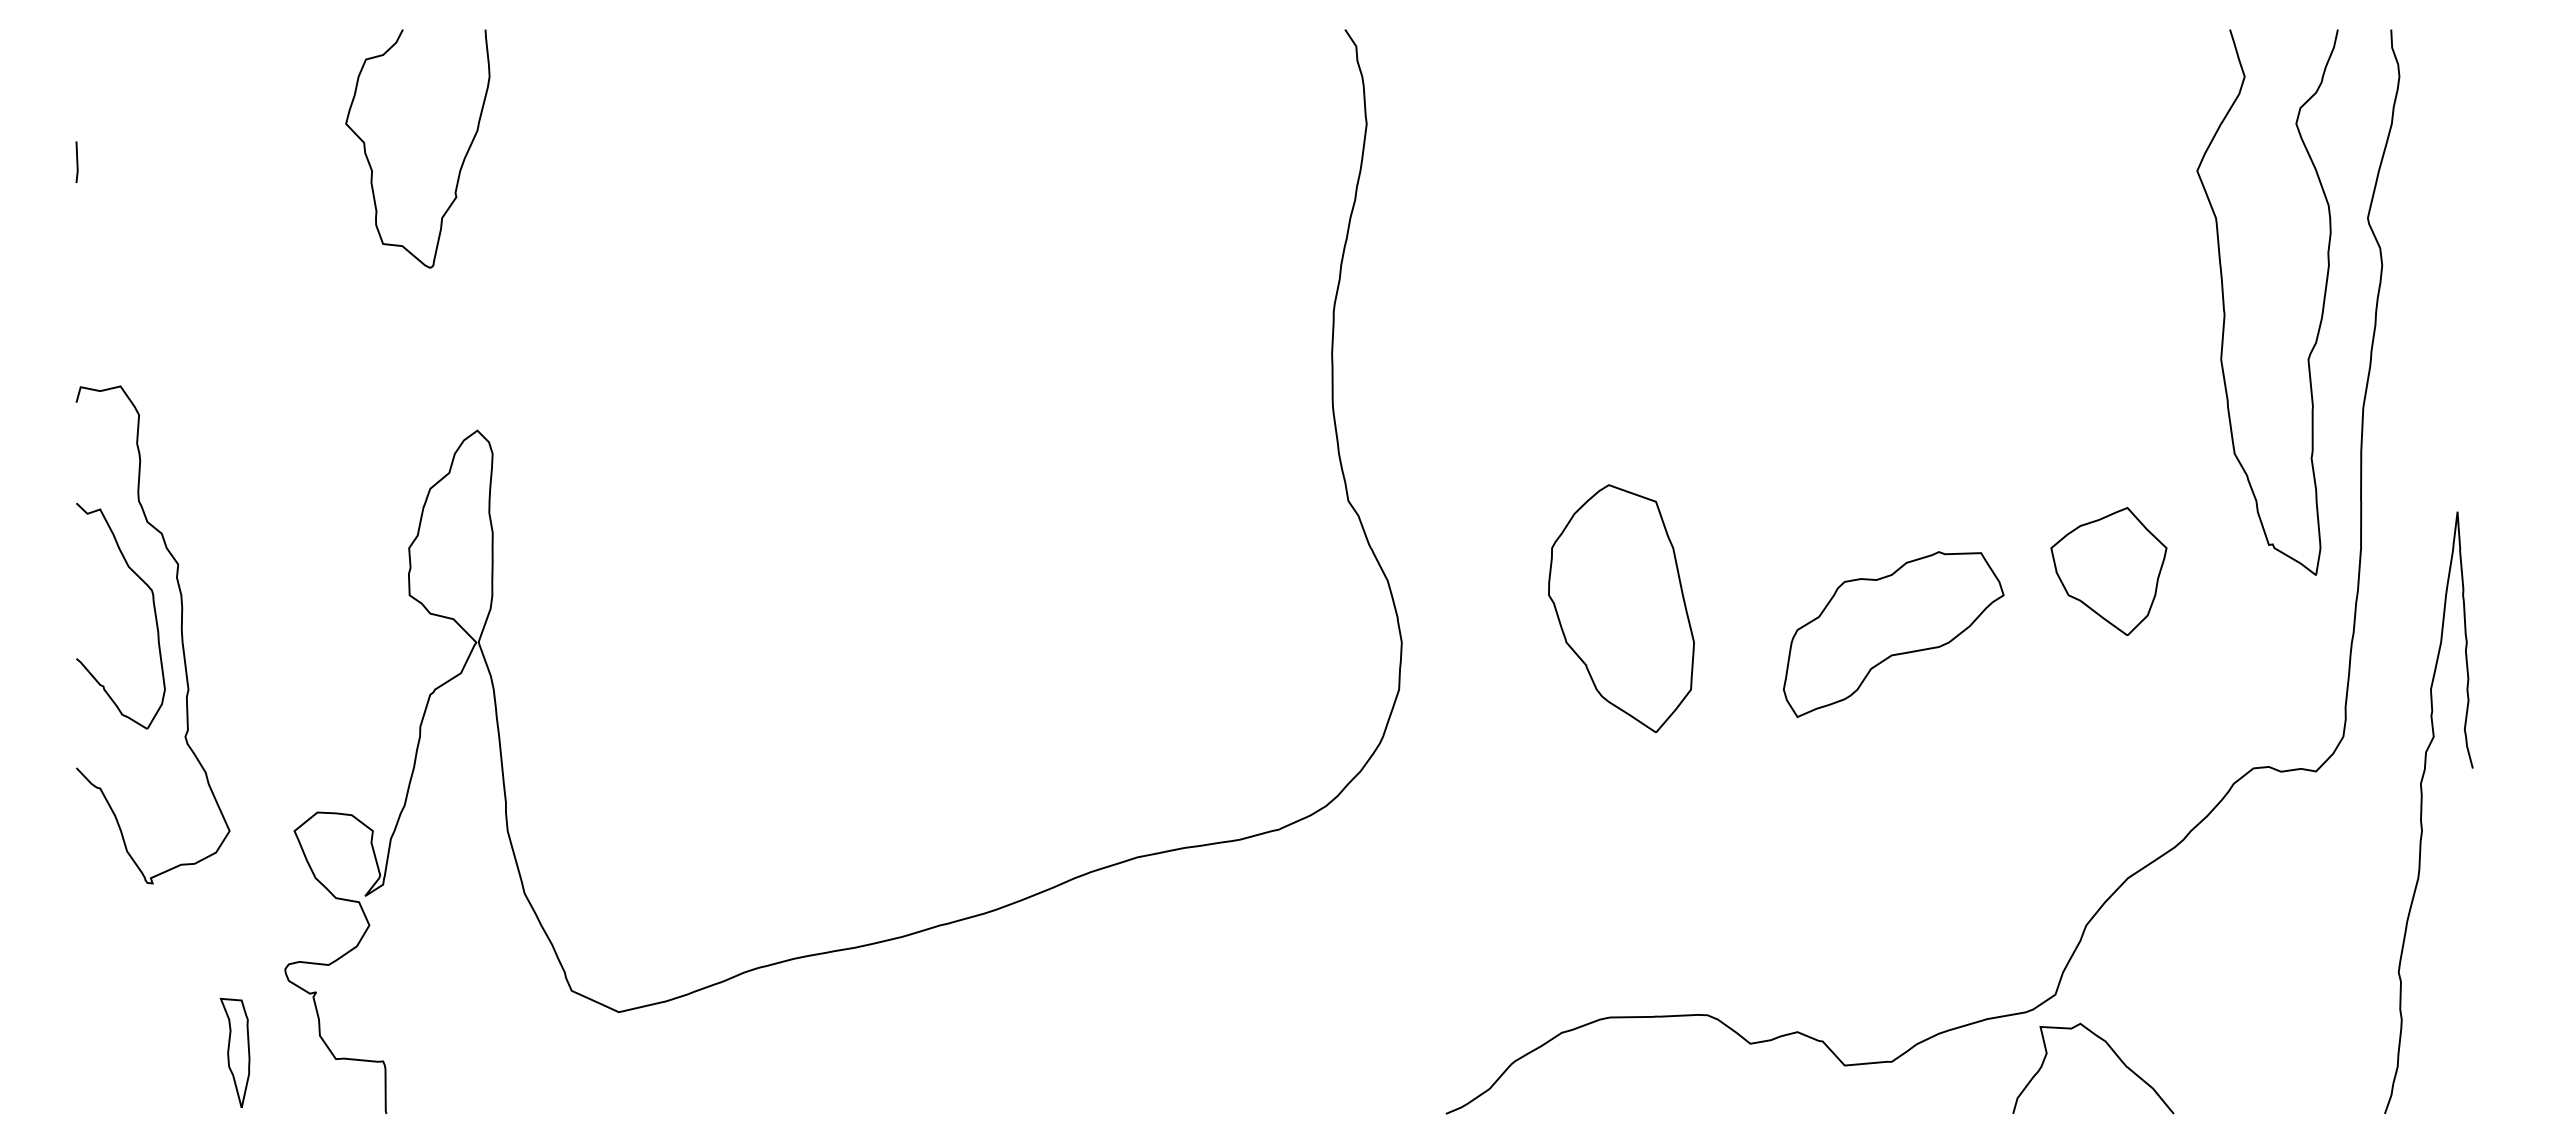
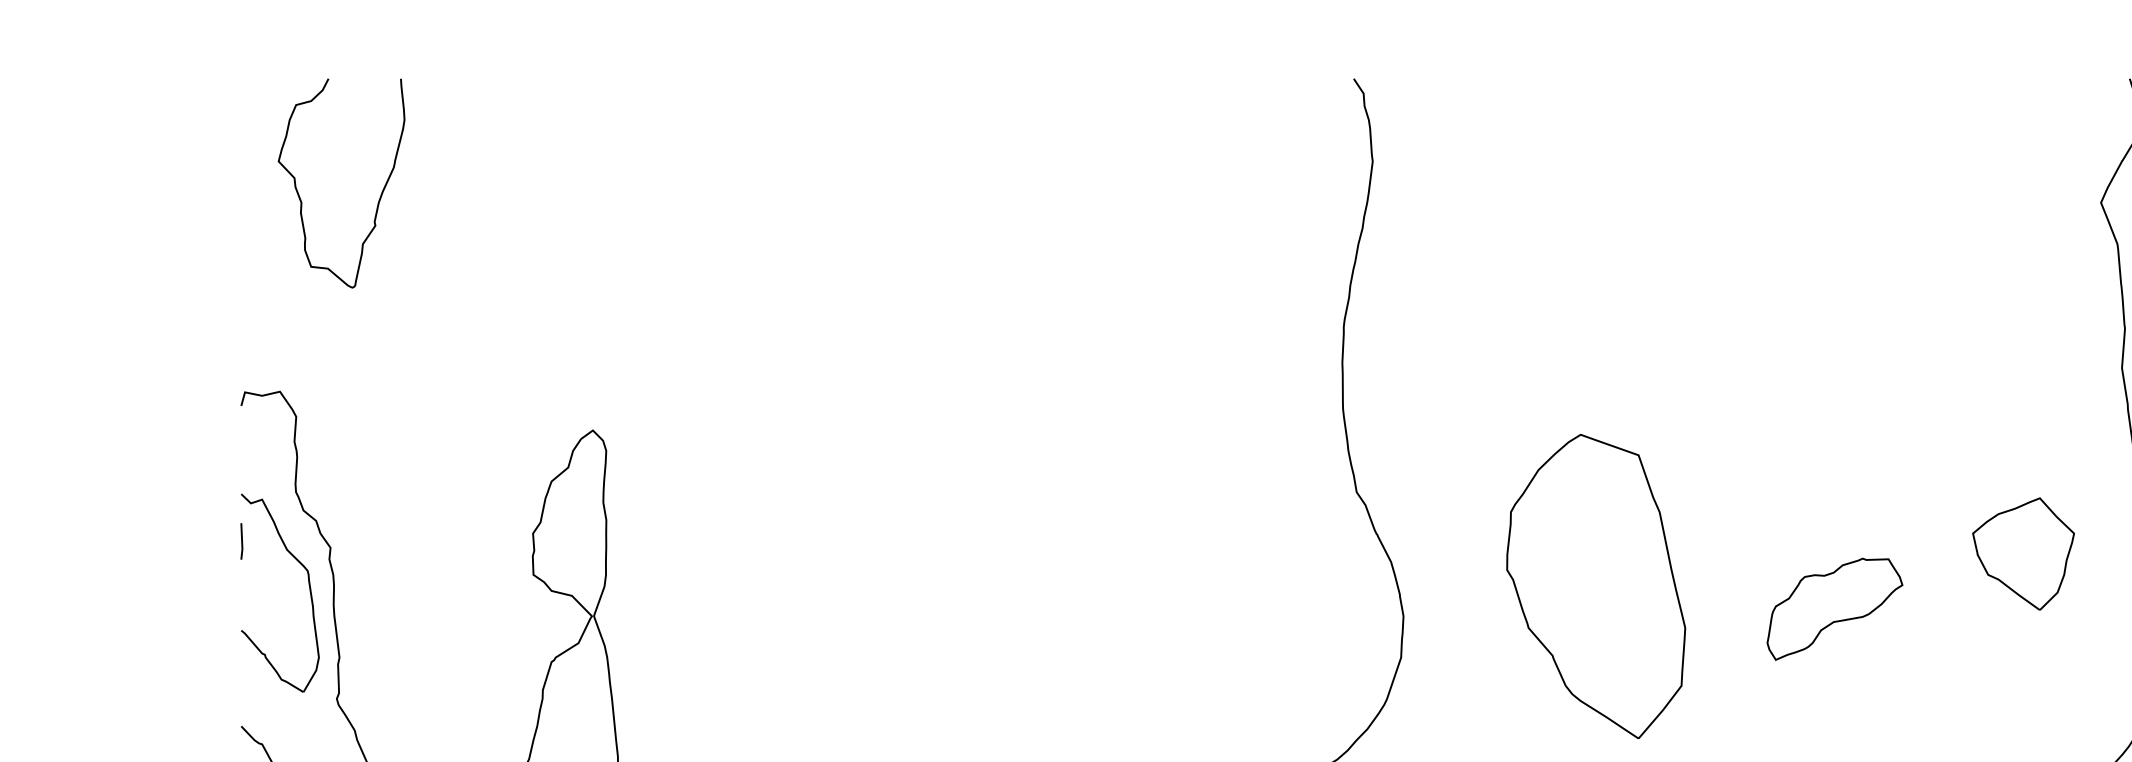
line: (76, 161) -> (241, 540), moved
curve: (460, 166) -> (379, 198), moved
part: (1621, 608) -> (1596, 586), size x1.4
part: (1893, 634) -> (1834, 609), size x0.7

